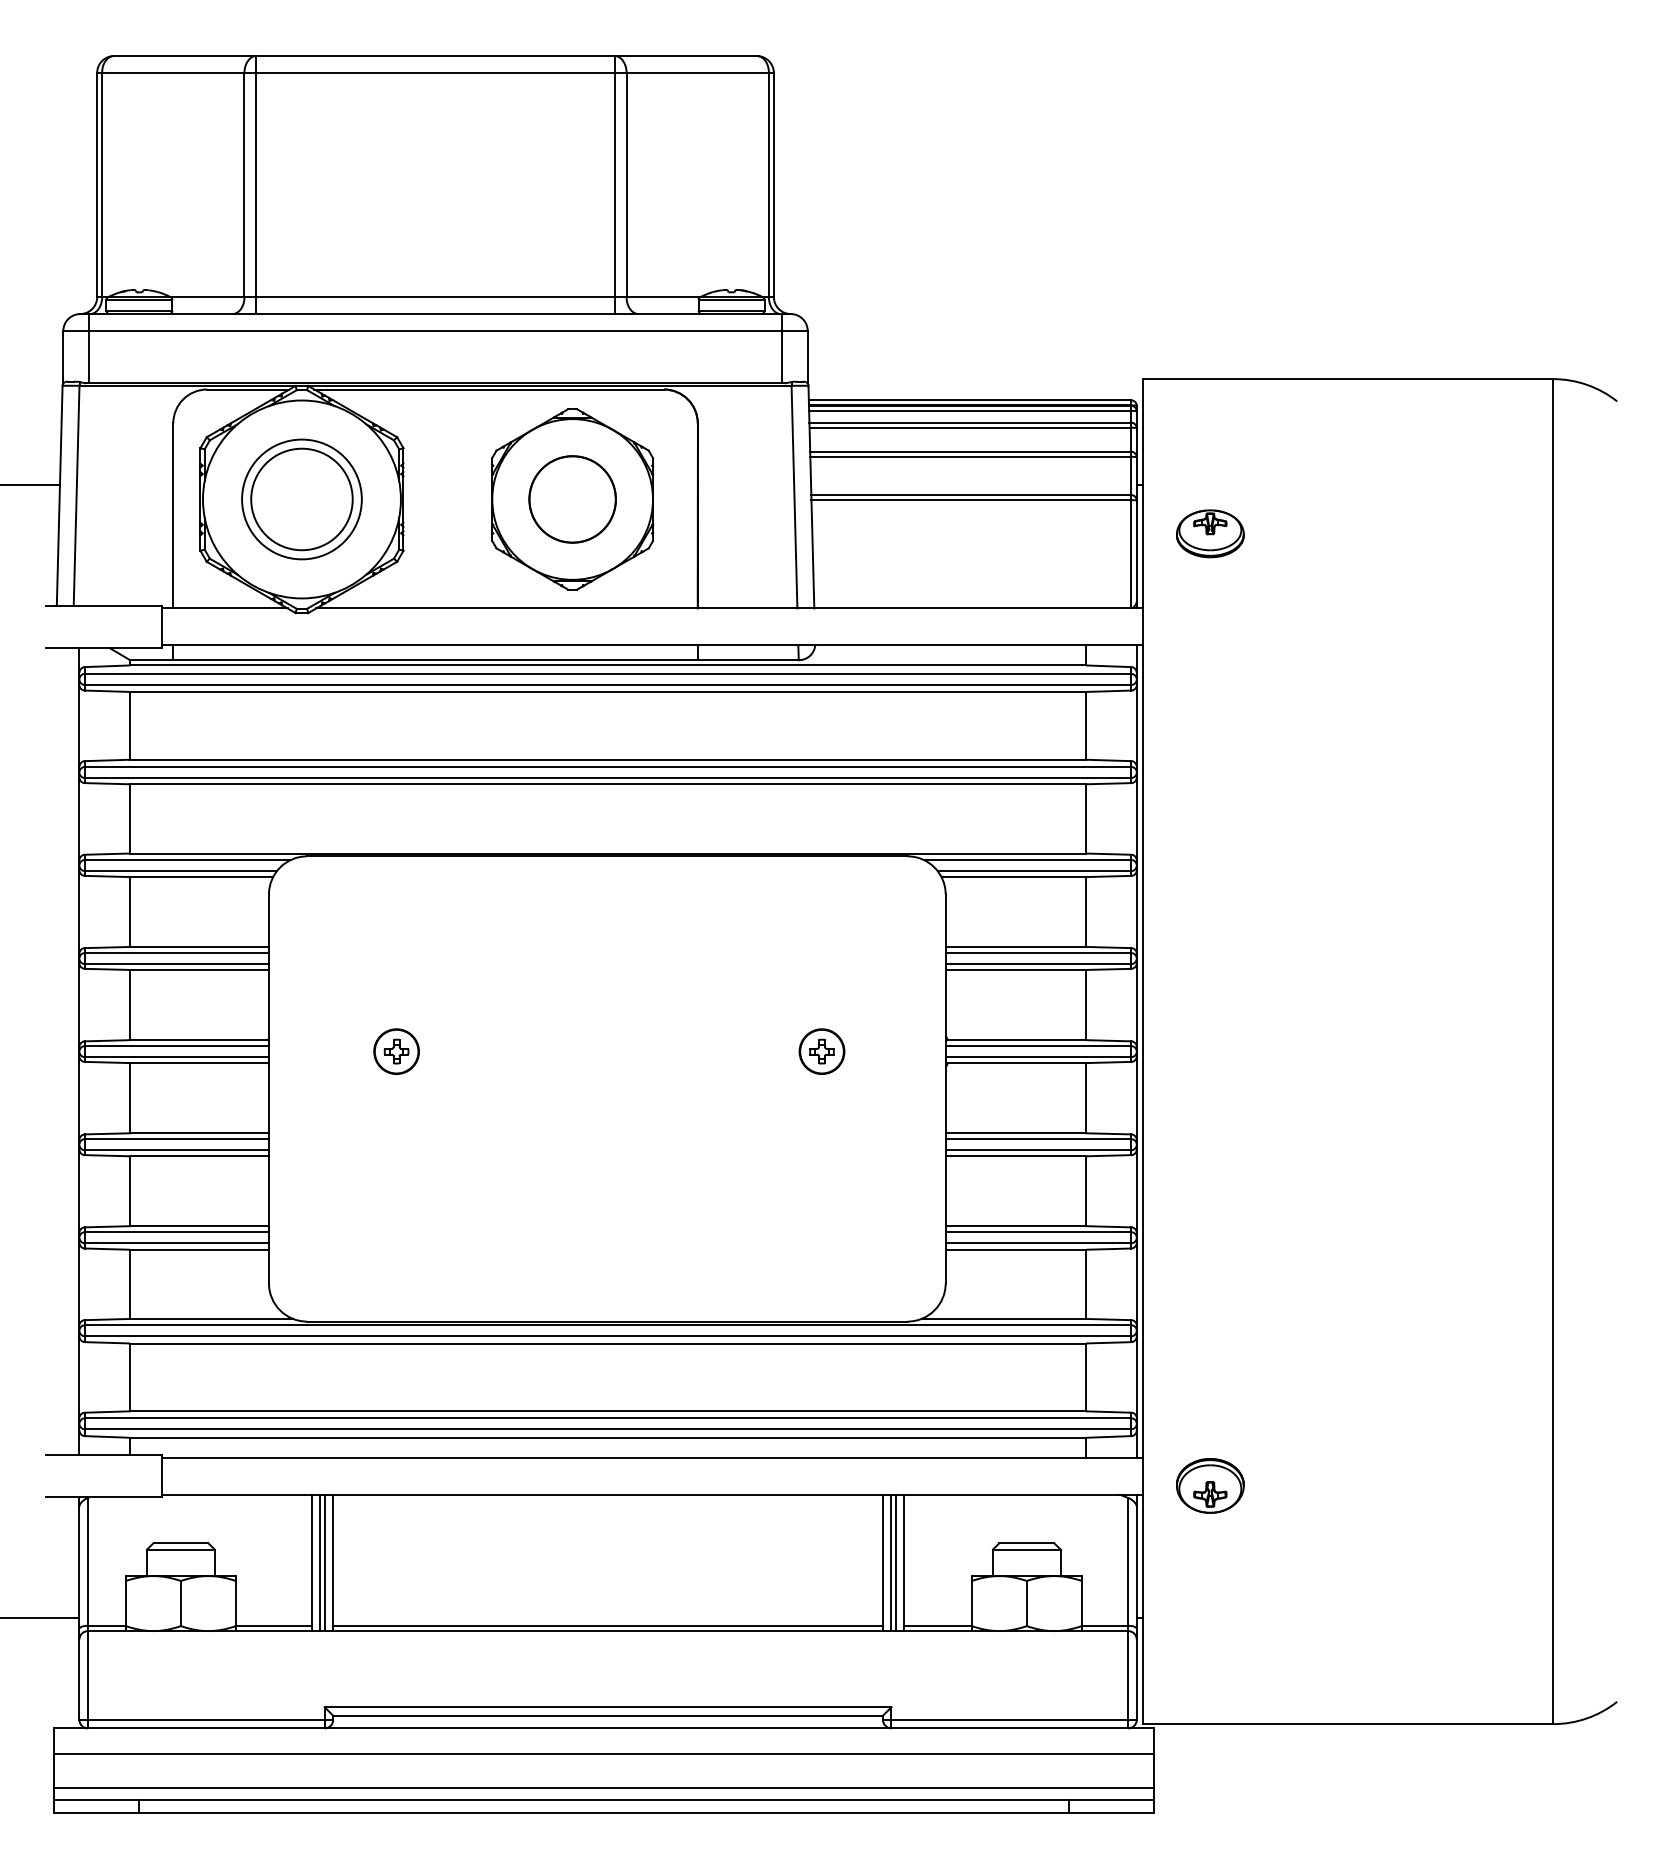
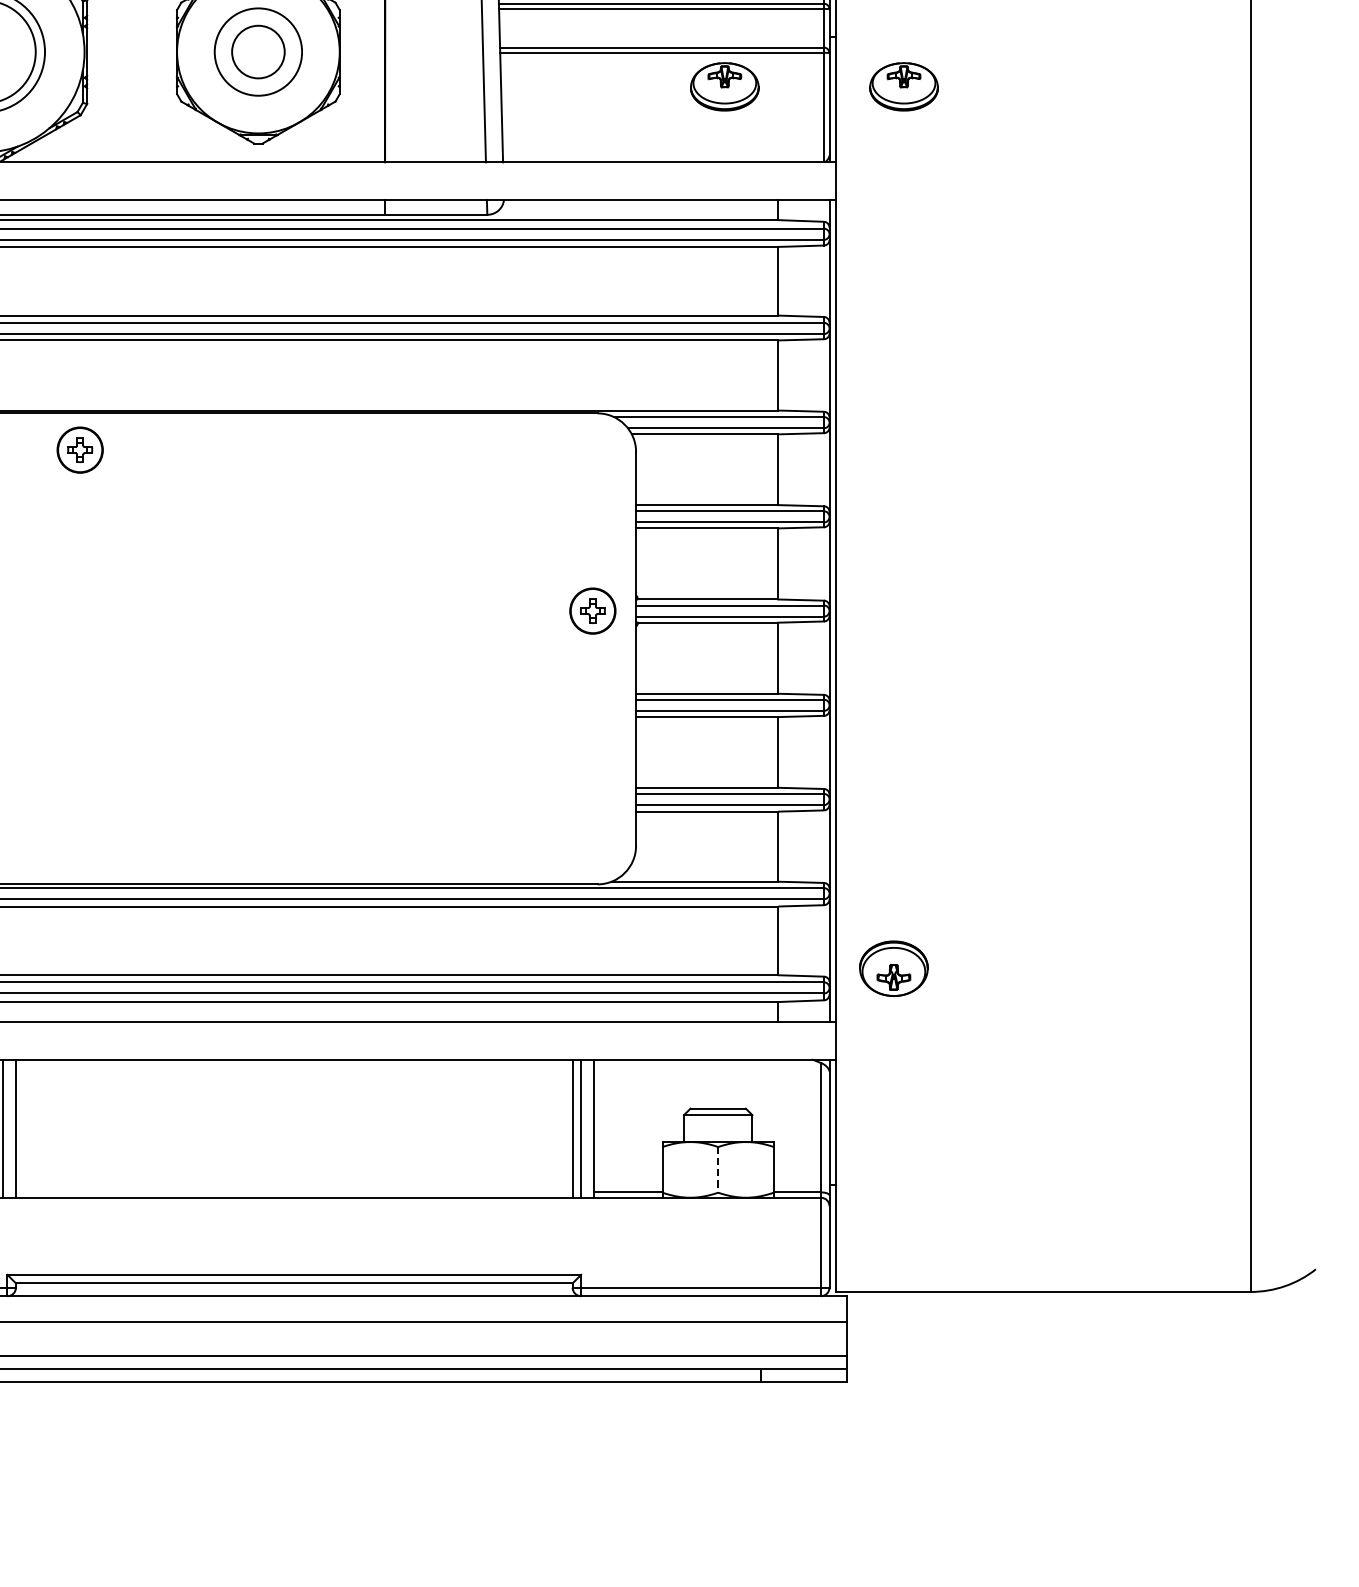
circle: (572, 499) -> (258, 52), size x0.6
part: (1033, 533) -> (724, 86), added
part: (396, 1051) -> (80, 449), moved
part: (821, 1051) -> (592, 610), moved
part: (1210, 1485) -> (894, 968), moved
line: (324, 1562) -> (7, 1128), removed
line: (895, 1562) -> (585, 1128), removed
line: (1026, 1603) -> (717, 1169), solid -> dashed
line: (608, 1625) -> (294, 1192), removed

